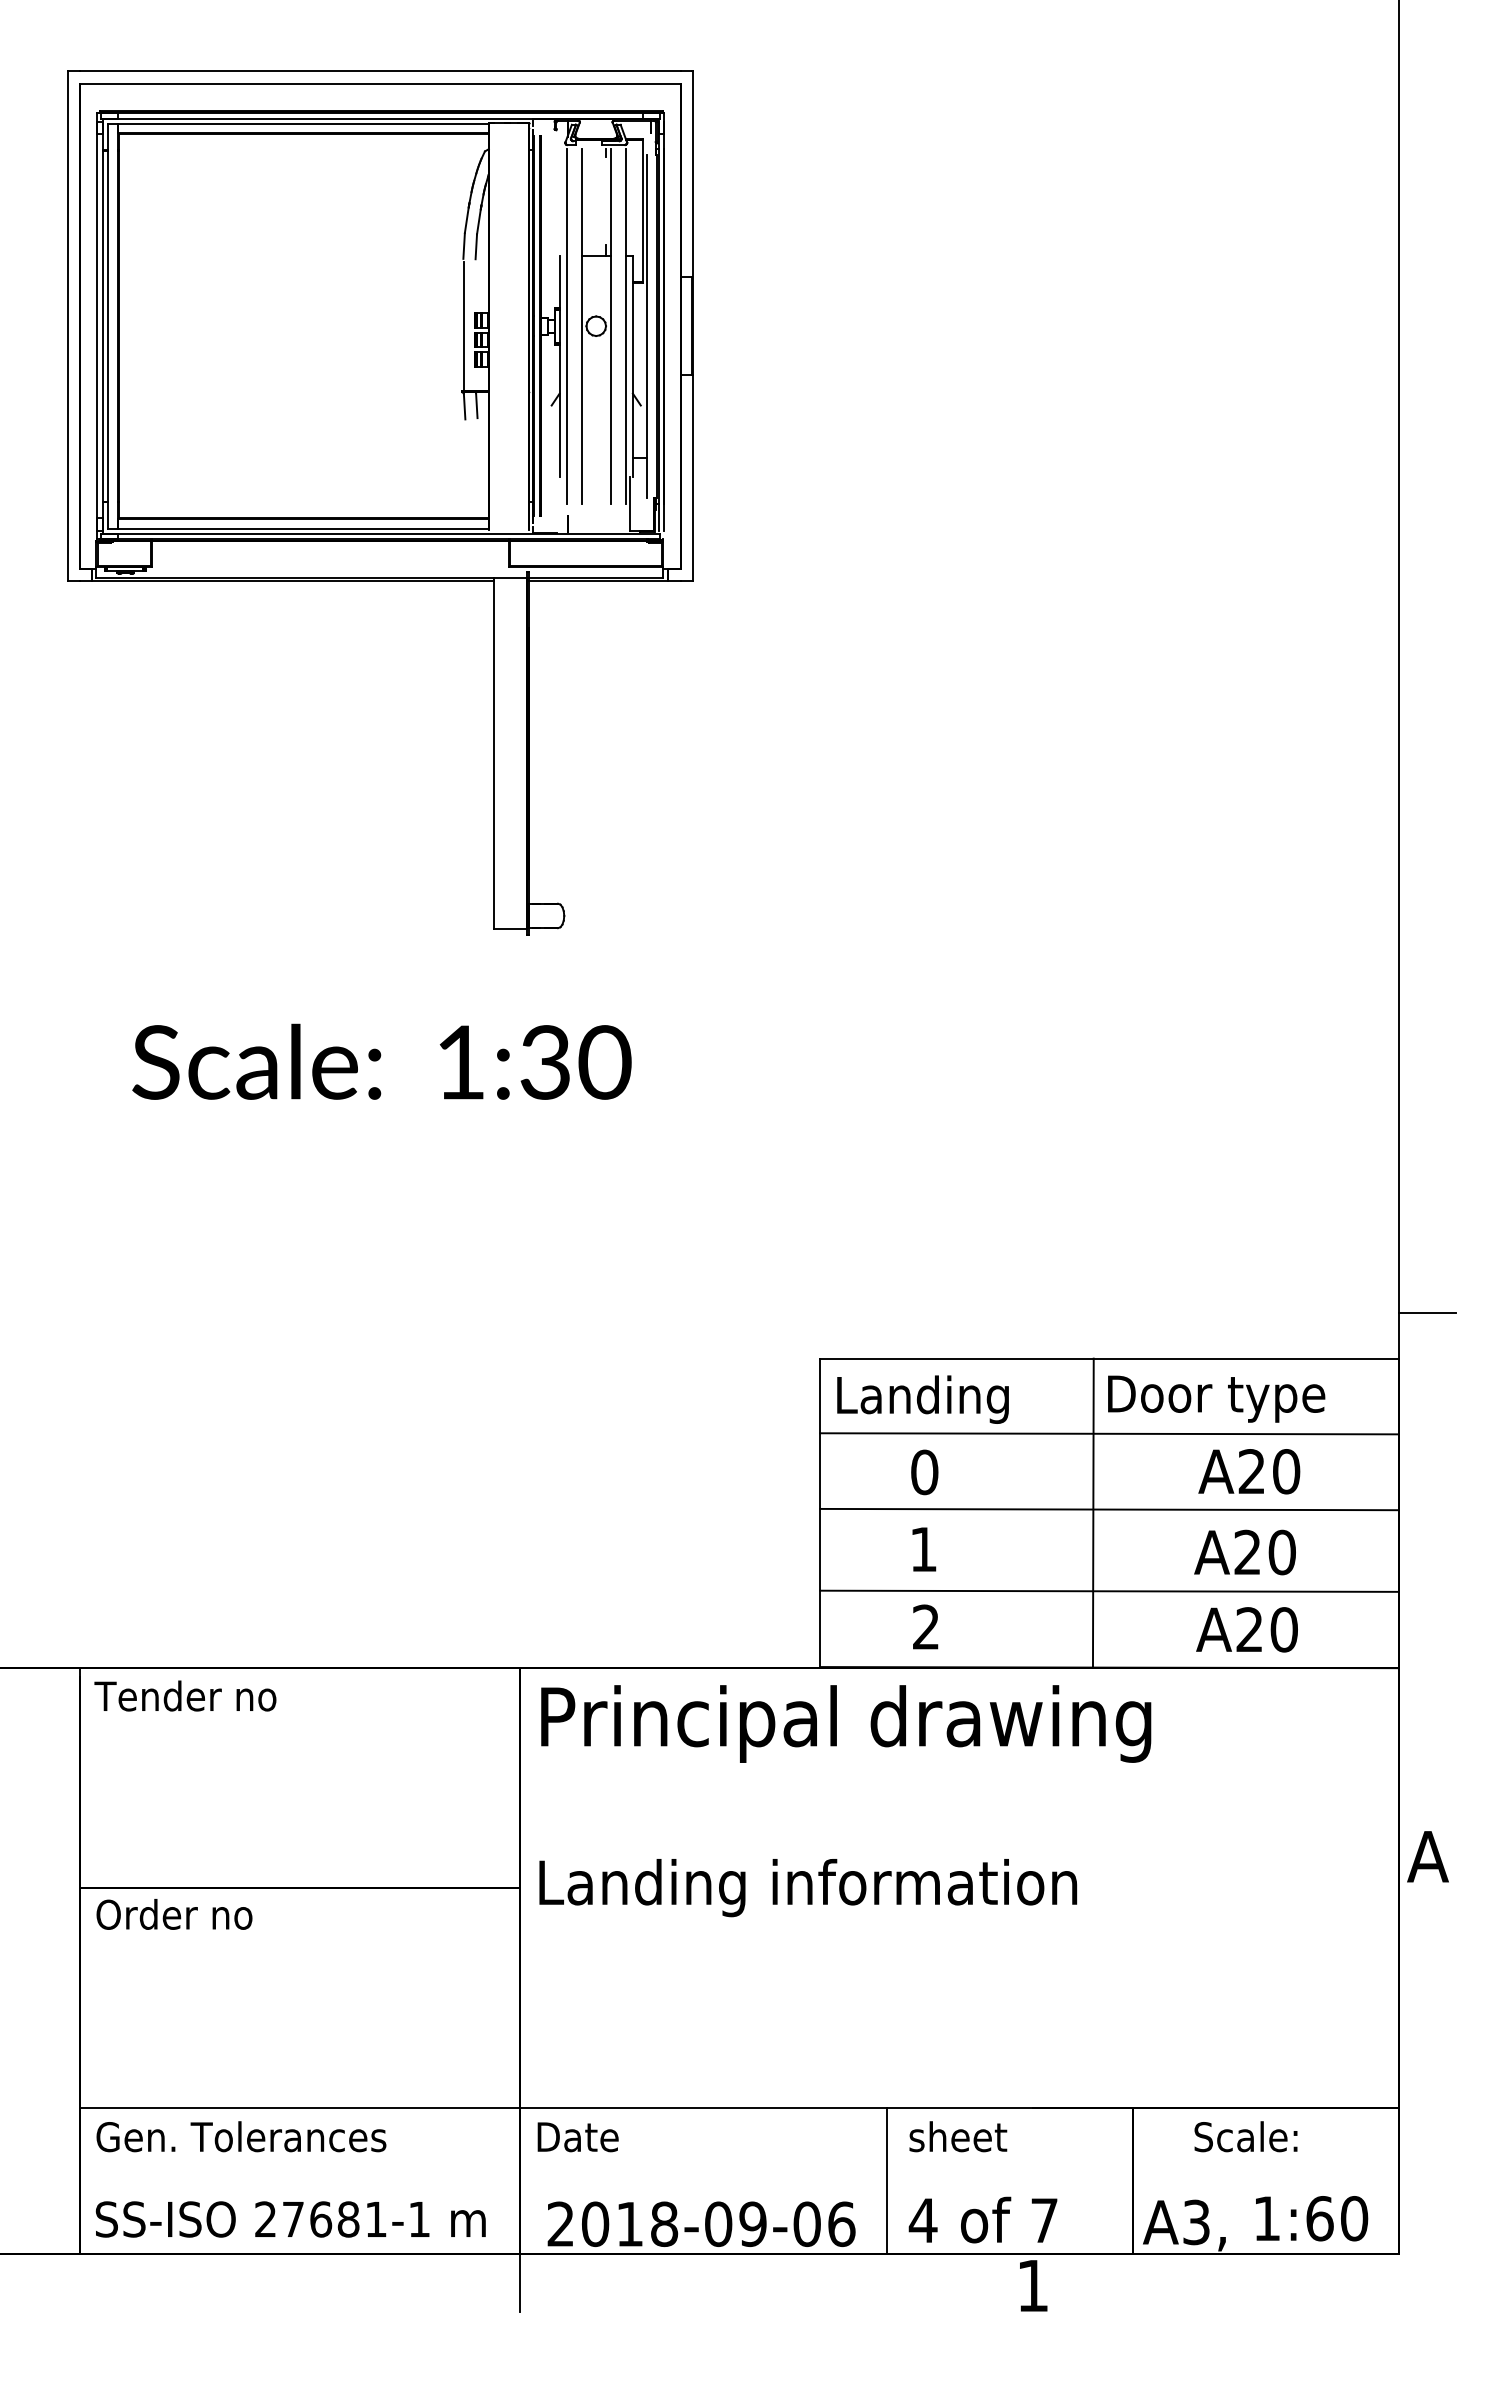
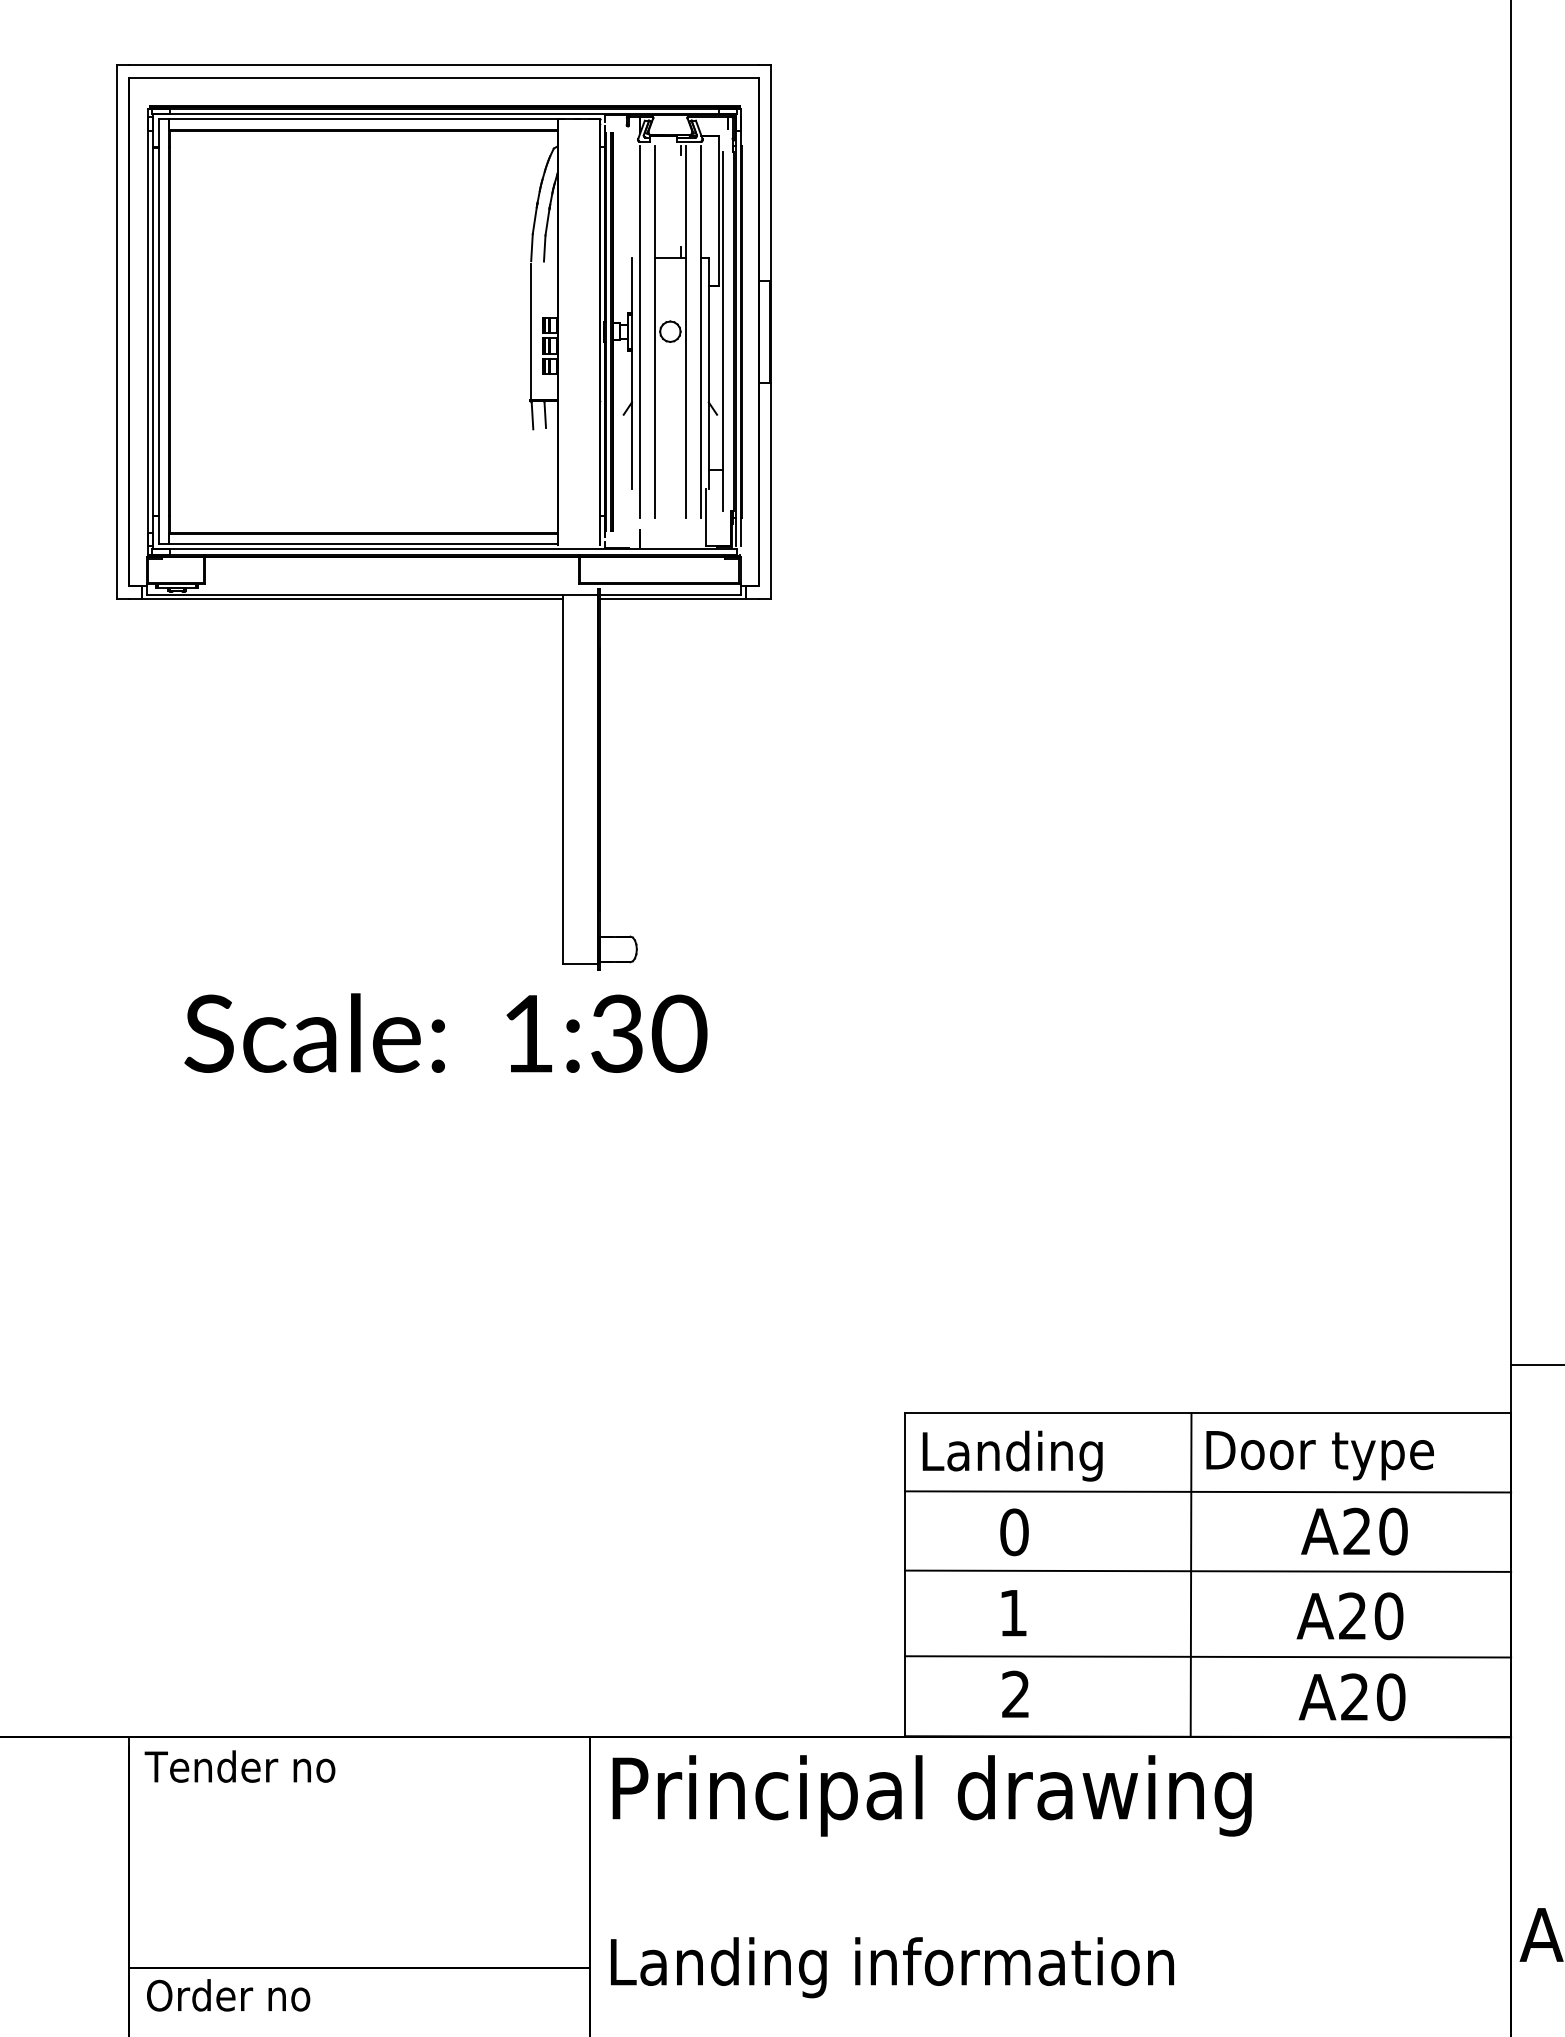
text: (381, 1061) -> (445, 1032), moved

